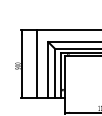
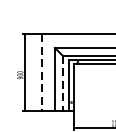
line: (37, 63) -> (42, 72), solid -> dashed
line: (55, 73) -> (63, 83), solid -> dashed

